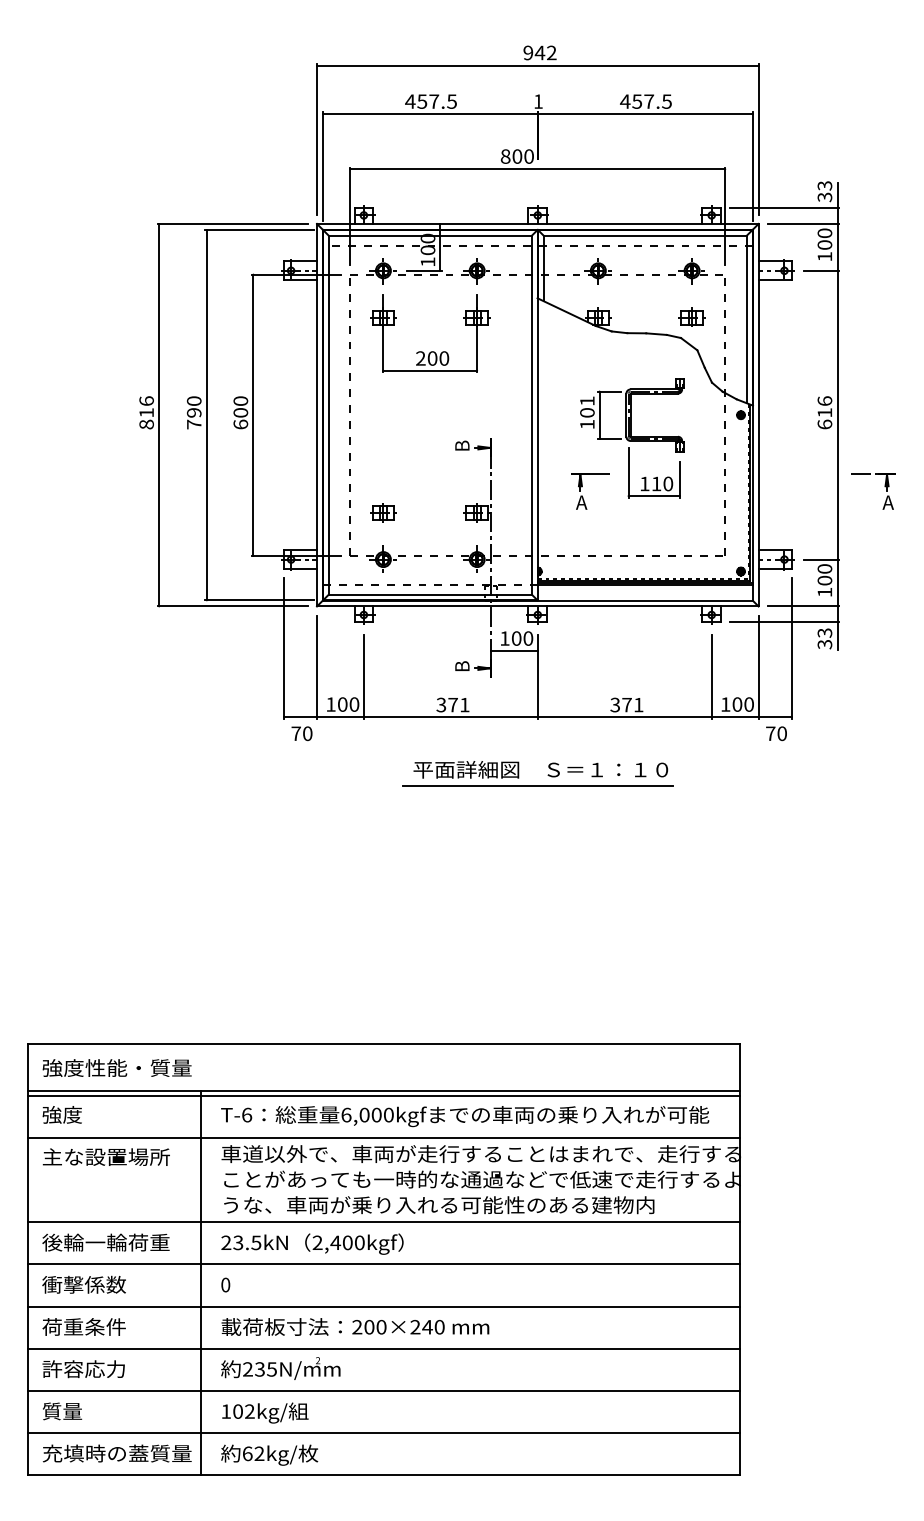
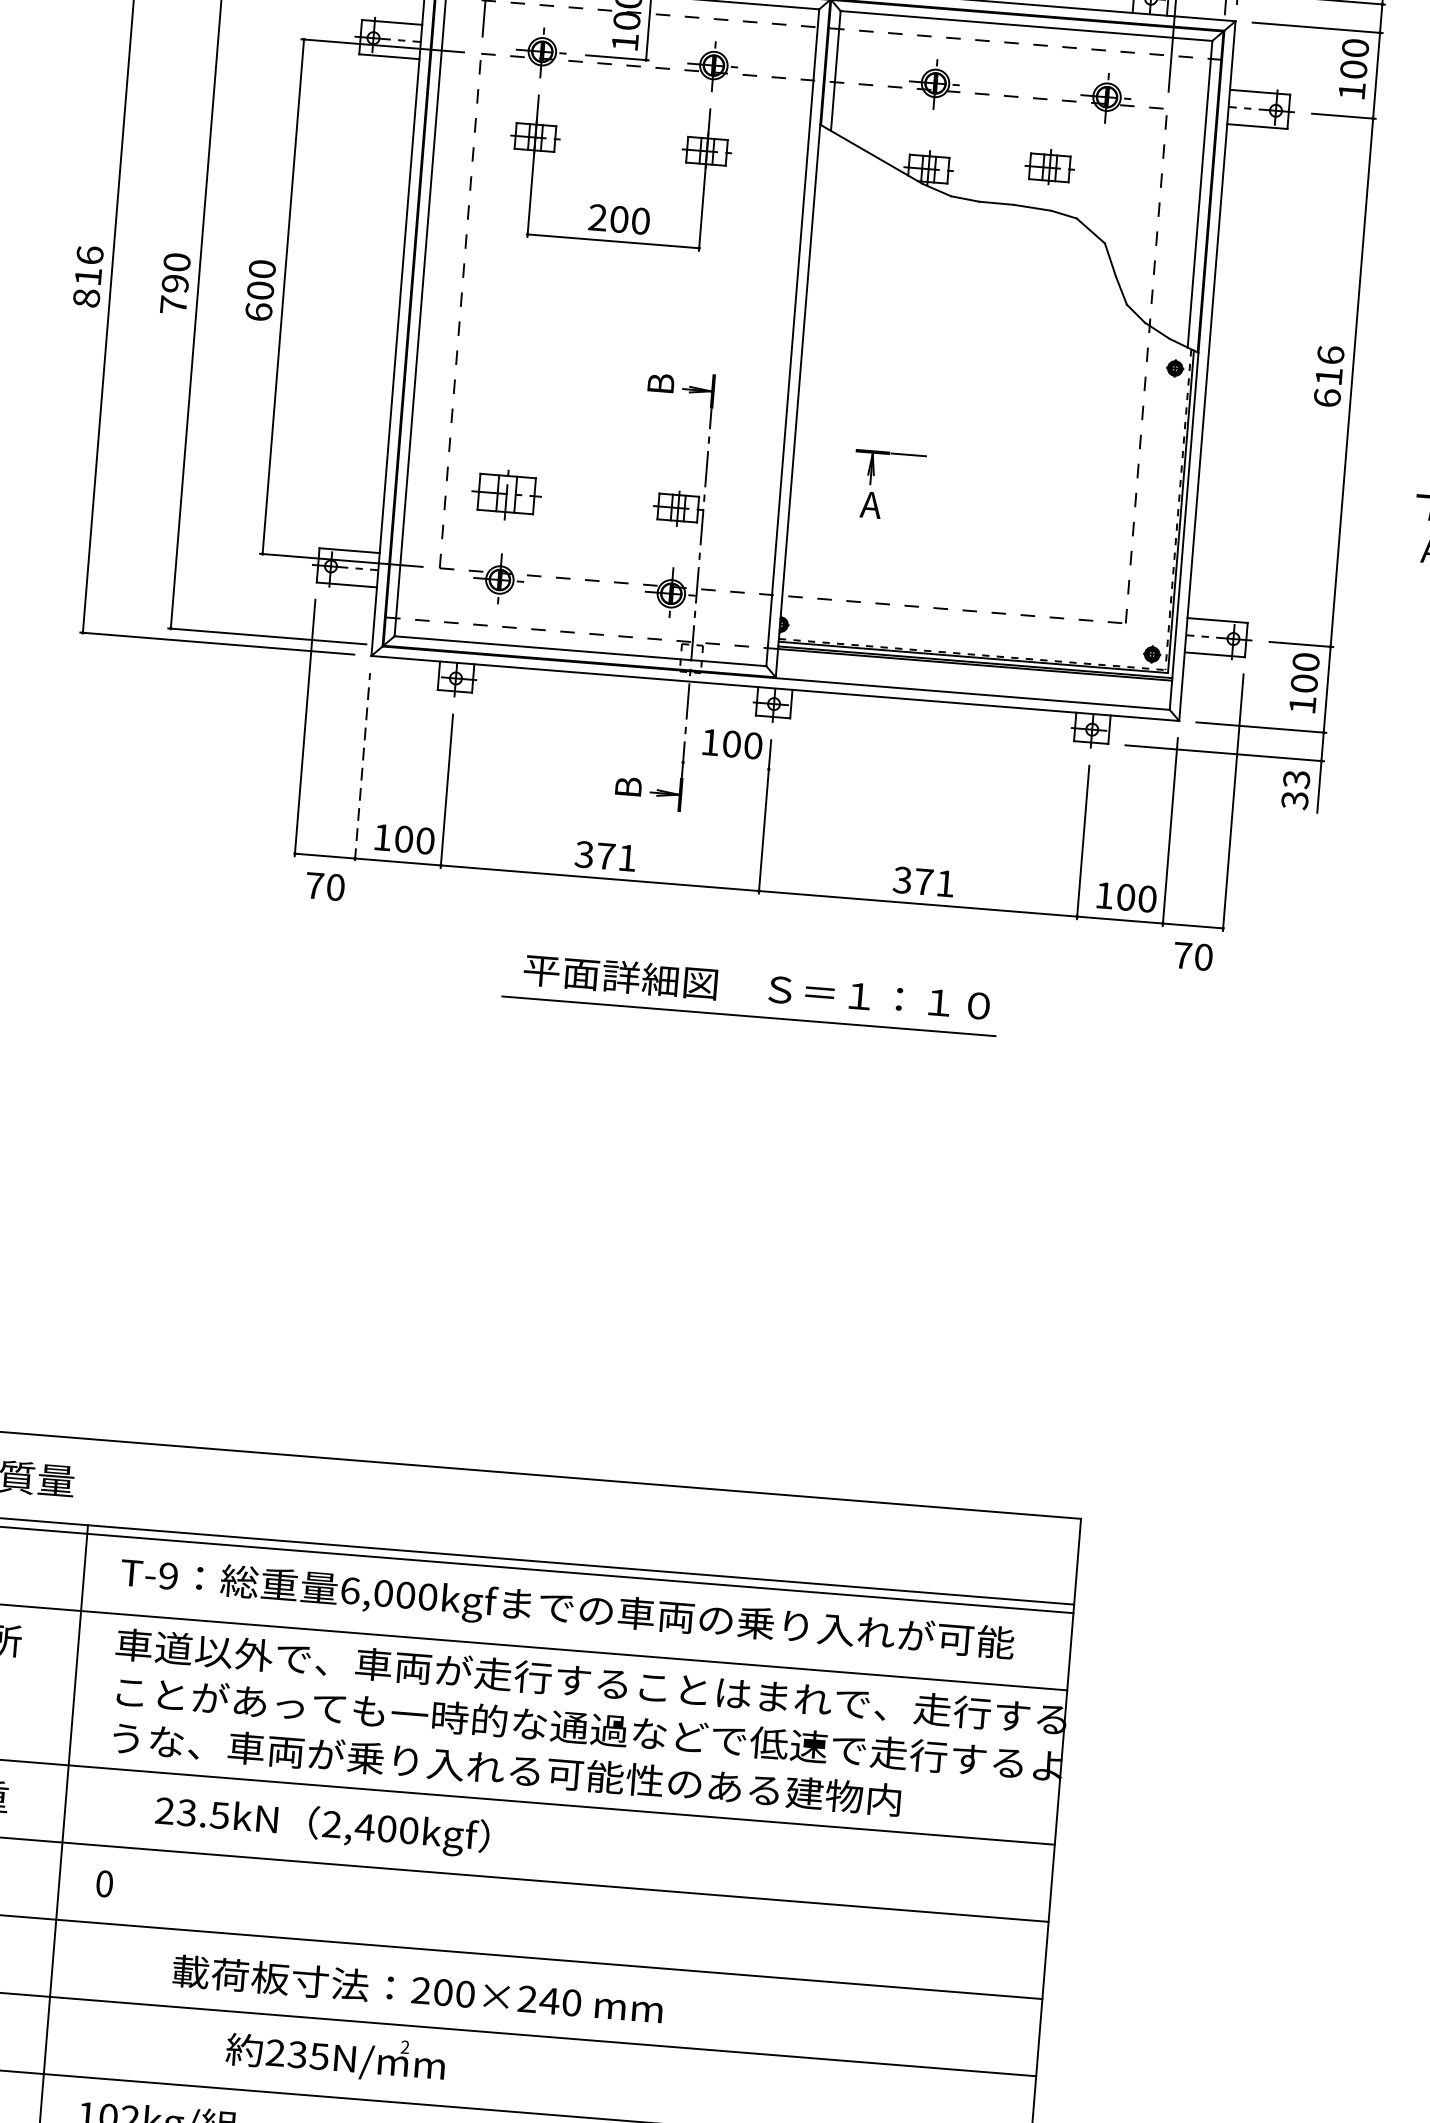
part: (691, 316) -> (1048, 165), moved
part: (632, 438) -> (973, 395), removed
line: (863, 473) -> (1390, 493), removed
part: (383, 512) -> (506, 493), size x1.4
line: (513, 650) -> (724, 765), removed
line: (317, 666) -> (363, 765), solid -> dashed
text: (247, 1114) -> (169, 1575), T-6 -> T-9
text: (312, 1243) -> (322, 1824), moved
text: (355, 1326) -> (417, 1989), moved
text: (280, 1368) -> (335, 2056), moved

